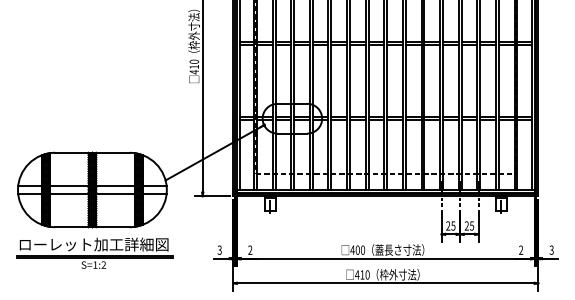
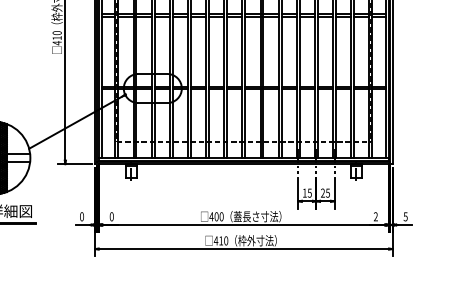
text: (447, 225) -> (304, 192), 25 -> 15
text: (219, 249) -> (81, 216), 3 -> 0
text: (250, 249) -> (111, 216), 2 -> 0
text: (551, 249) -> (405, 216), 3 -> 5

